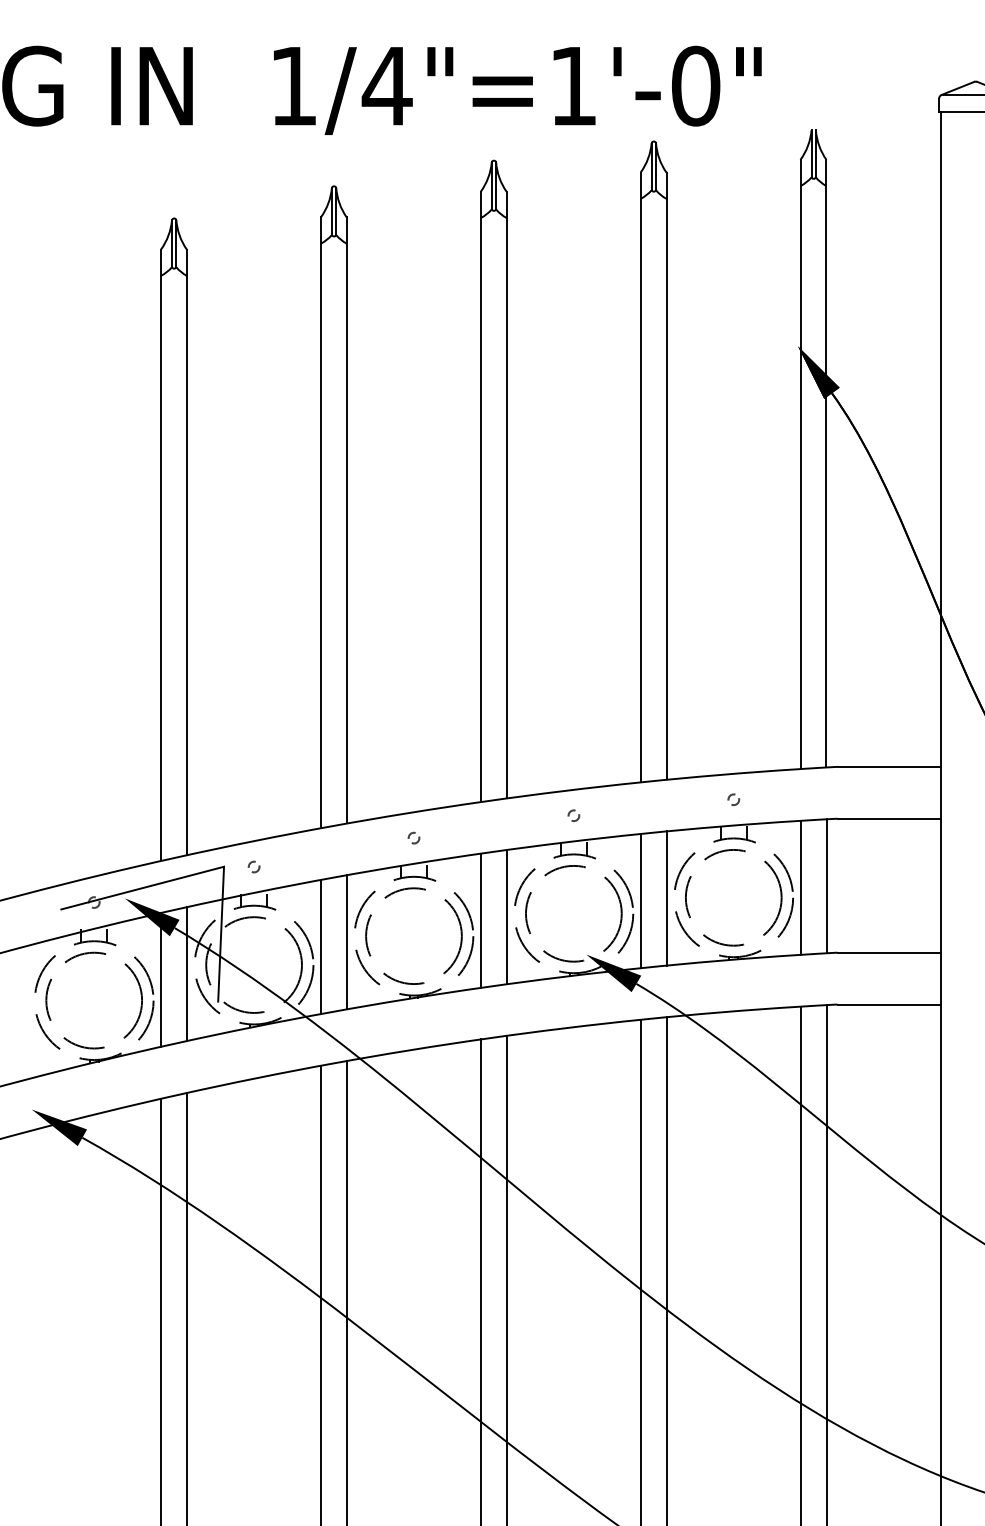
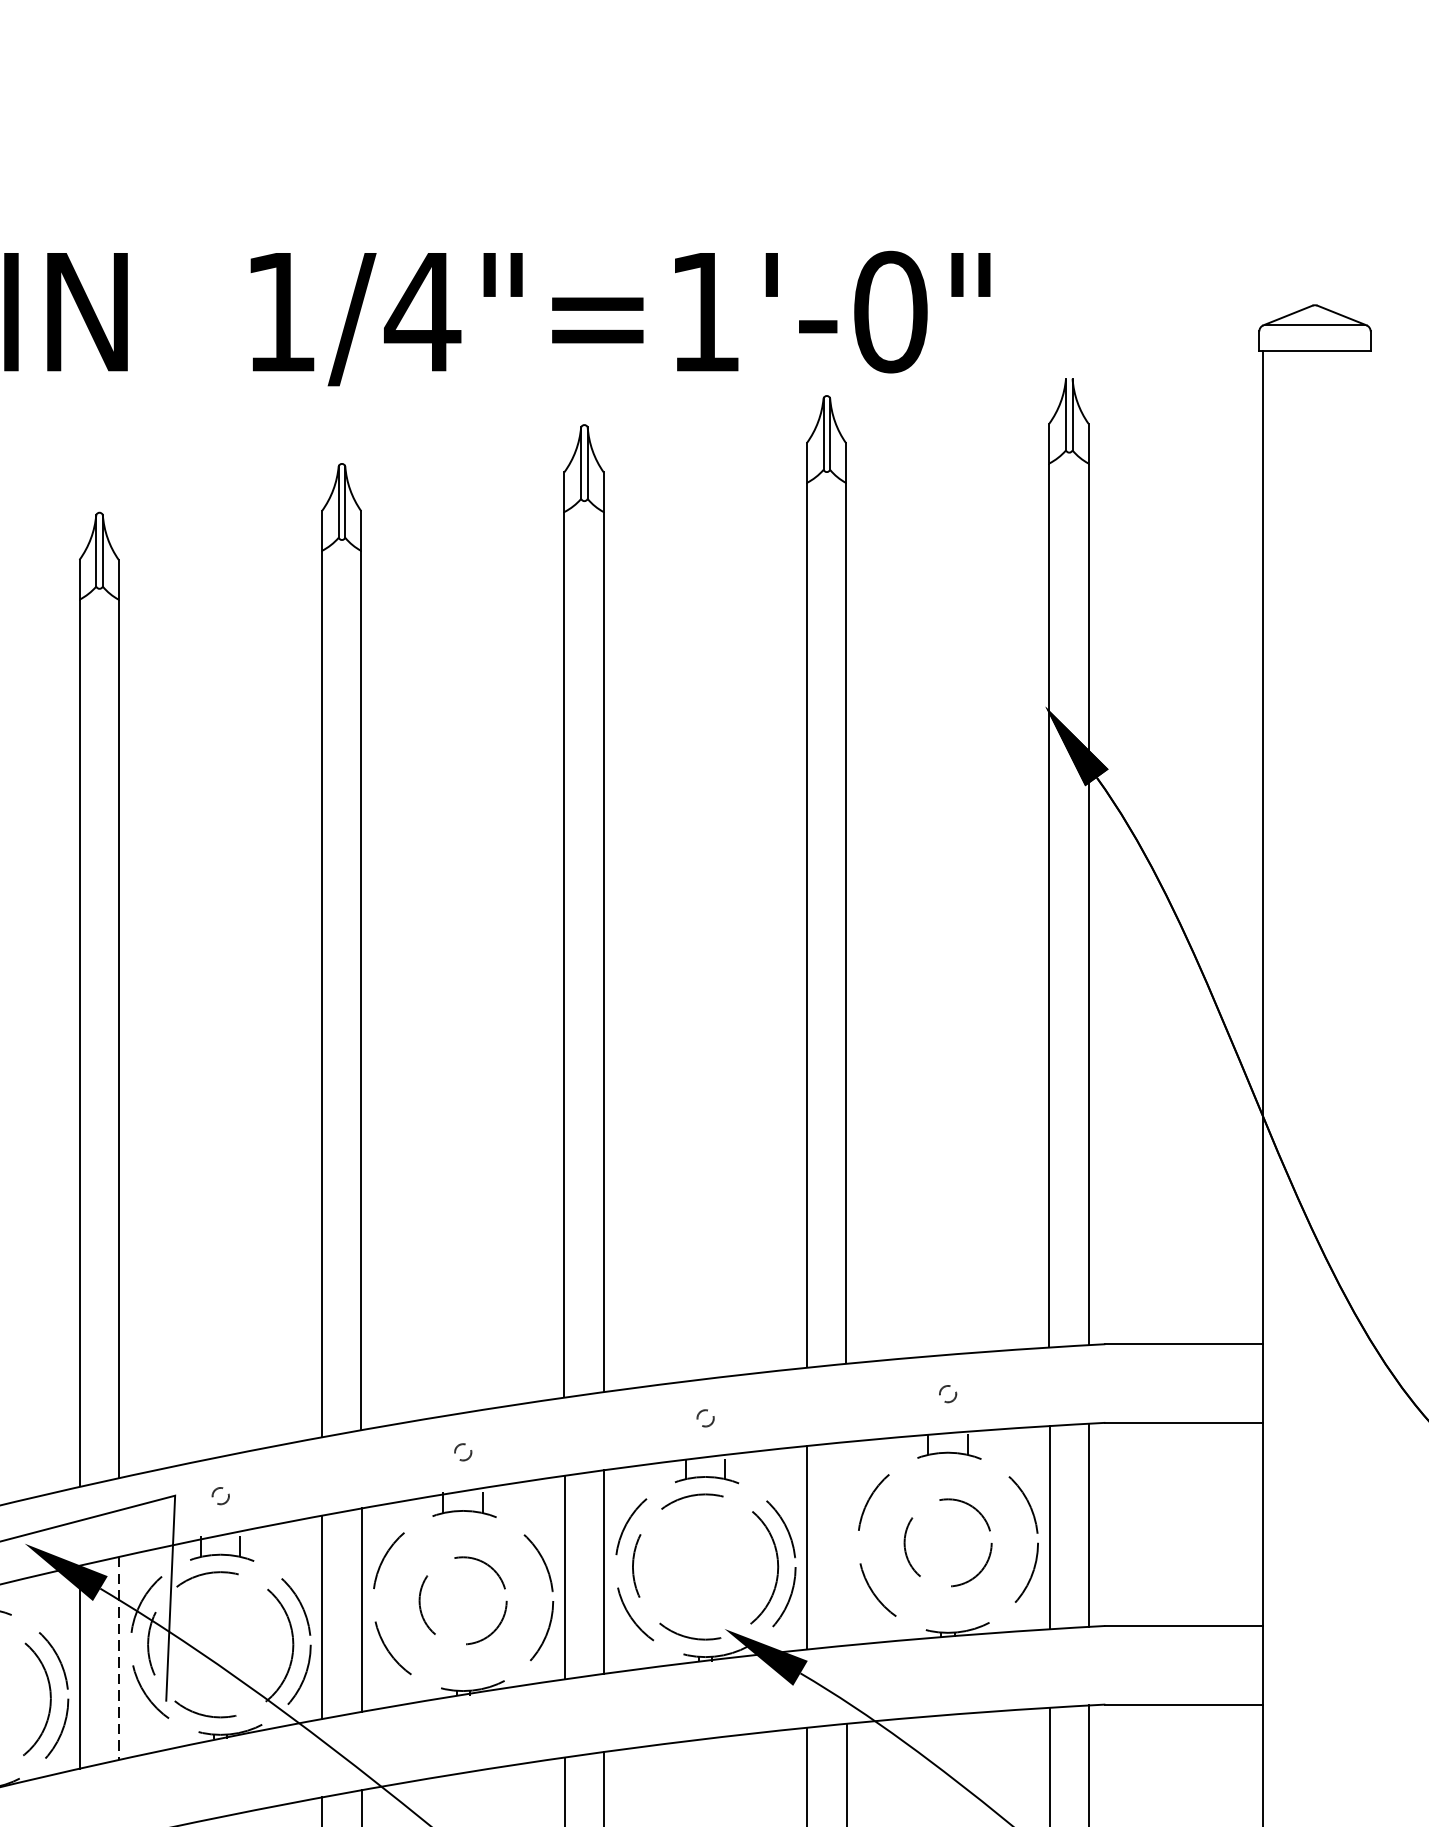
circle: (733, 897) -> (947, 1542), size x0.6
line: (666, 898) -> (846, 1543), removed
circle: (413, 935) -> (462, 1599), size x0.6
line: (187, 974) -> (119, 1659), solid -> dashed

